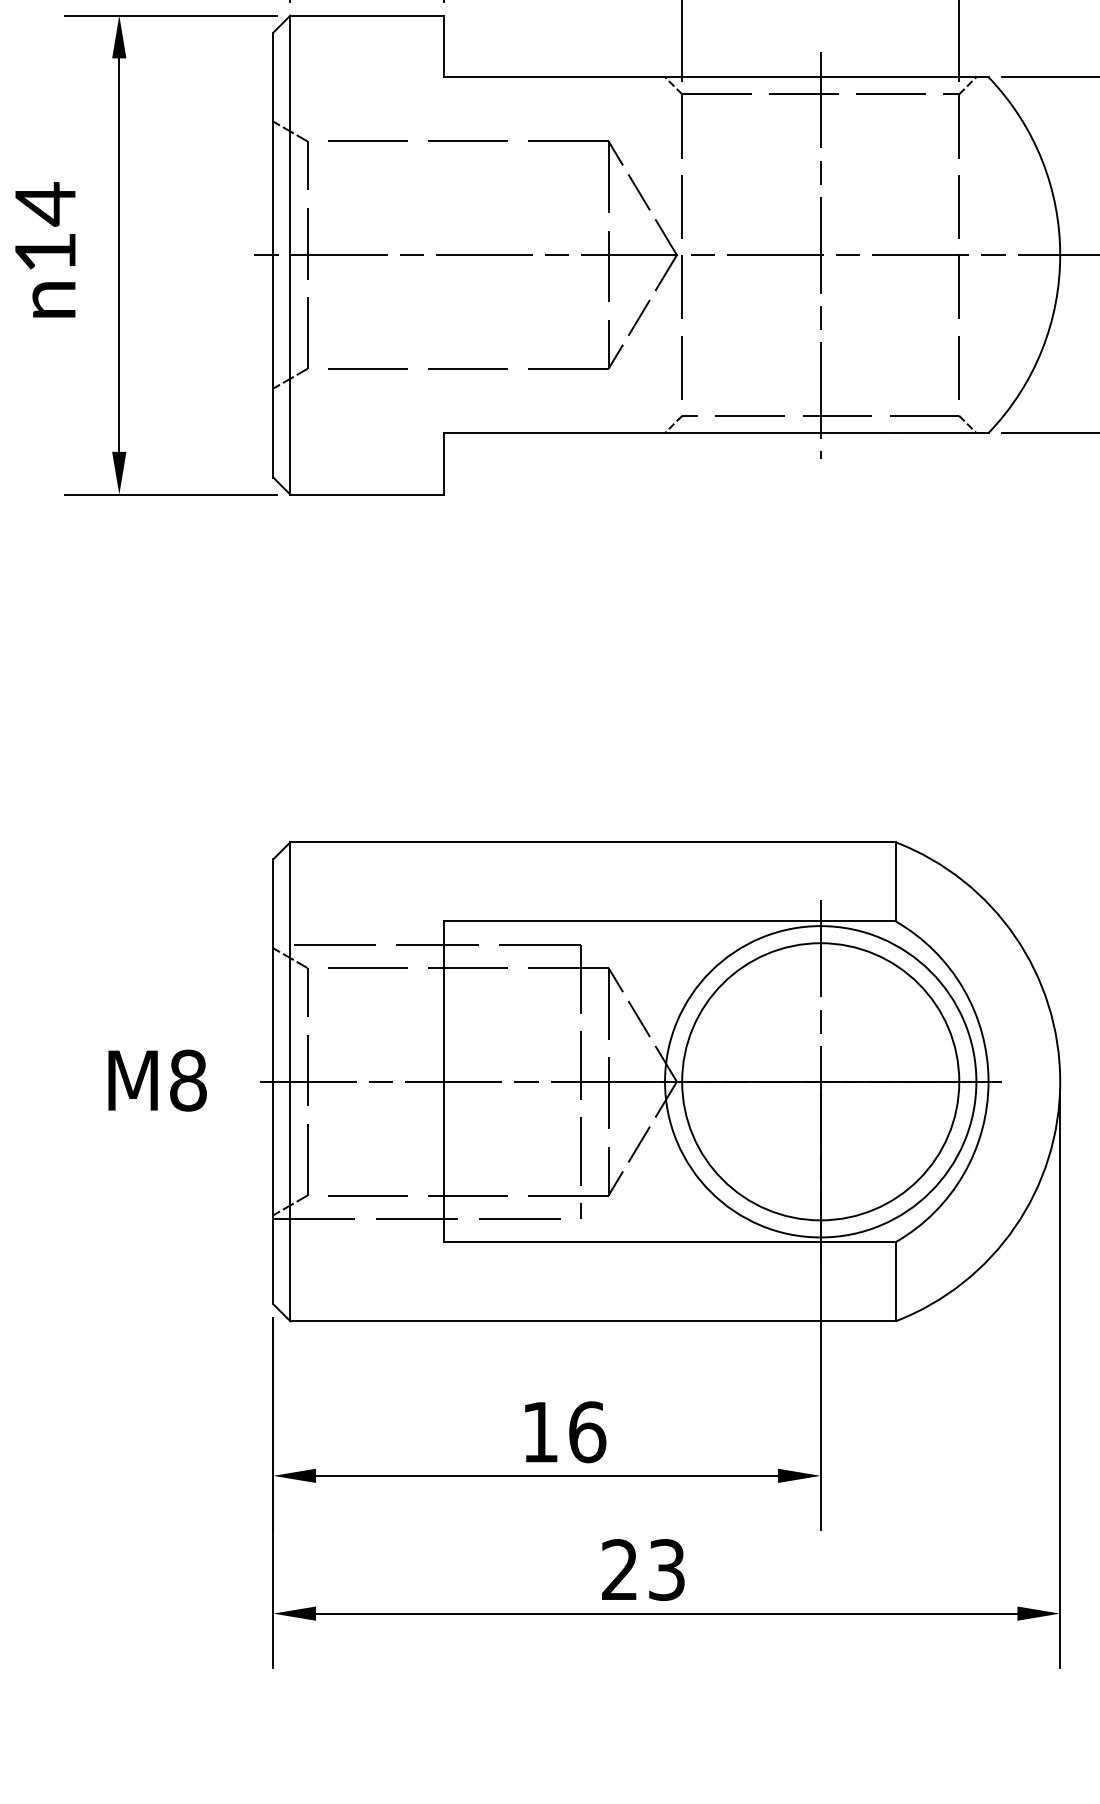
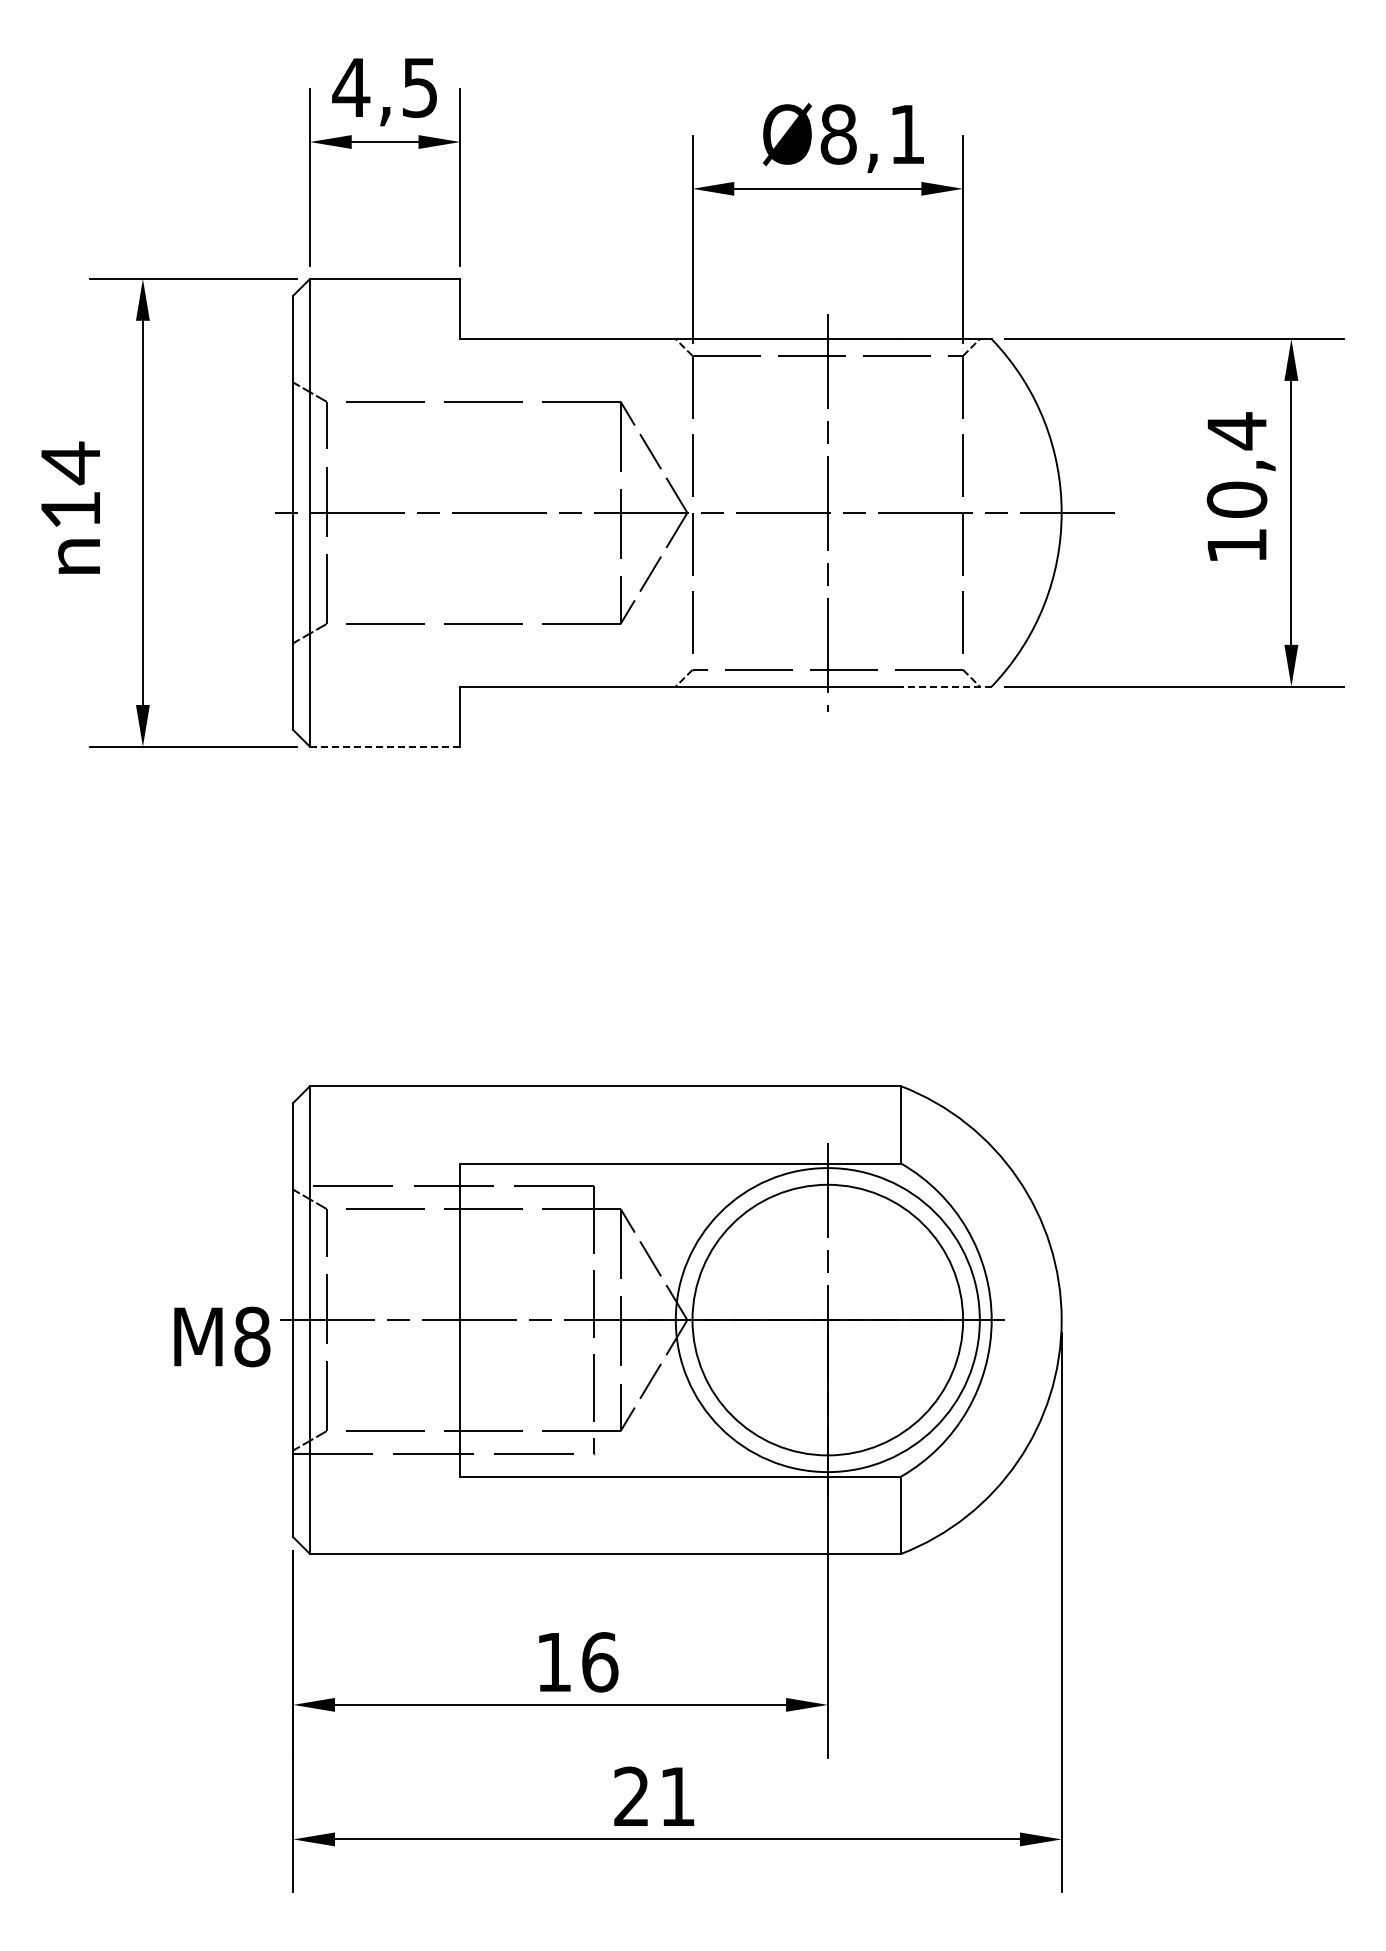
line: (941, 432) -> (945, 686), solid -> dashed
line: (366, 494) -> (384, 746), solid -> dashed
text: (157, 1080) -> (222, 1336), moved
text: (666, 1569) -> (677, 1796), 23 -> 21

